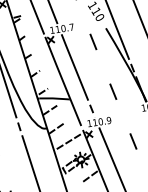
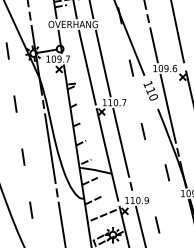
line: (93, 41) -> (143, 131), moved
line: (113, 91) -> (167, 172), moved
line: (133, 140) -> (157, 224), moved

